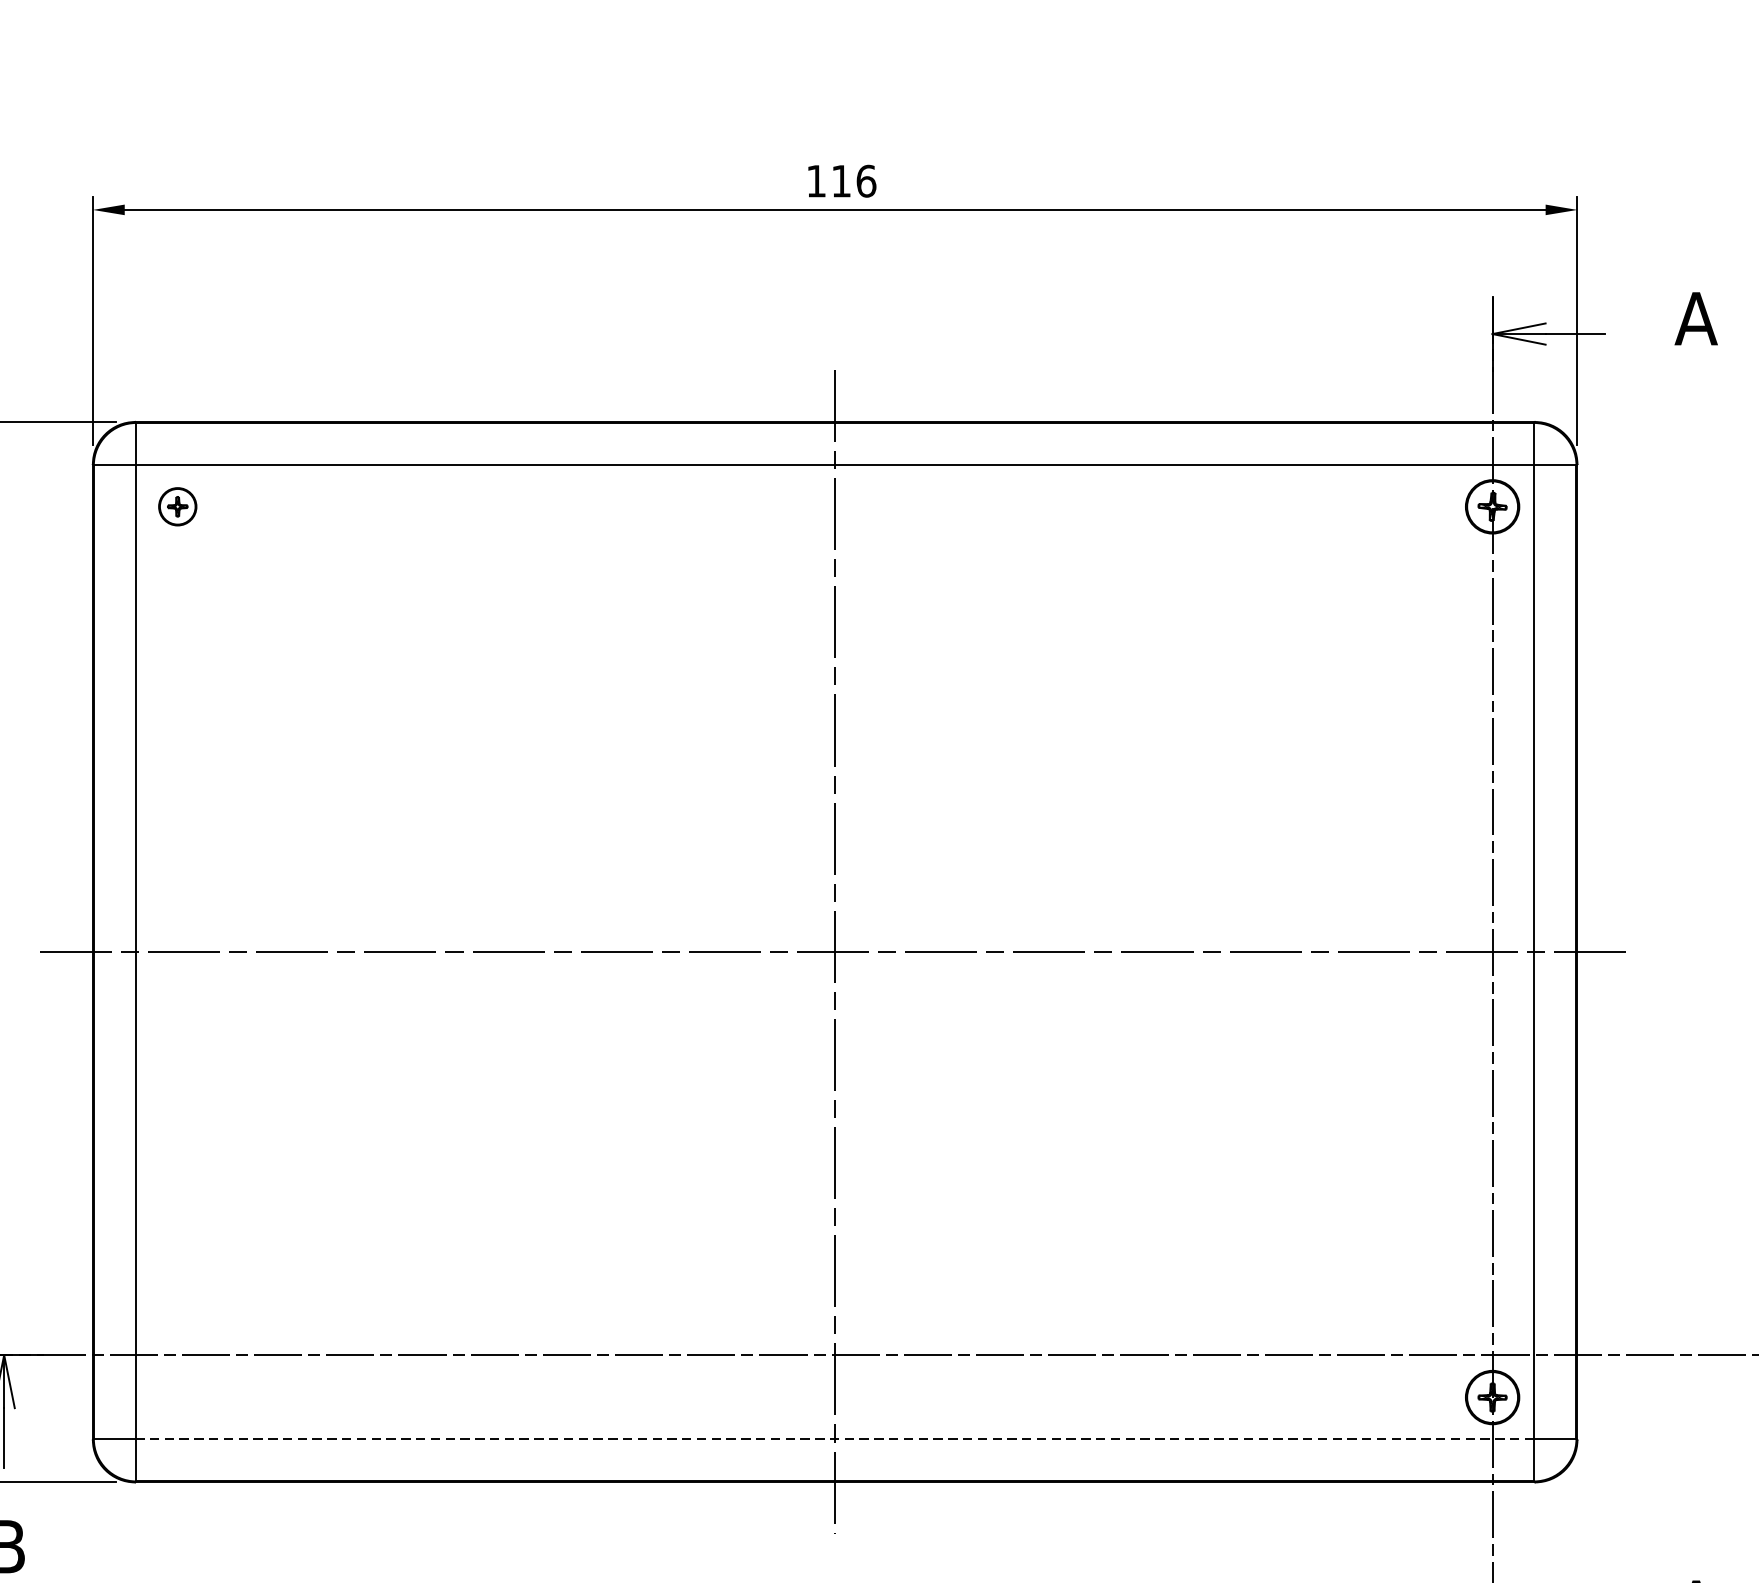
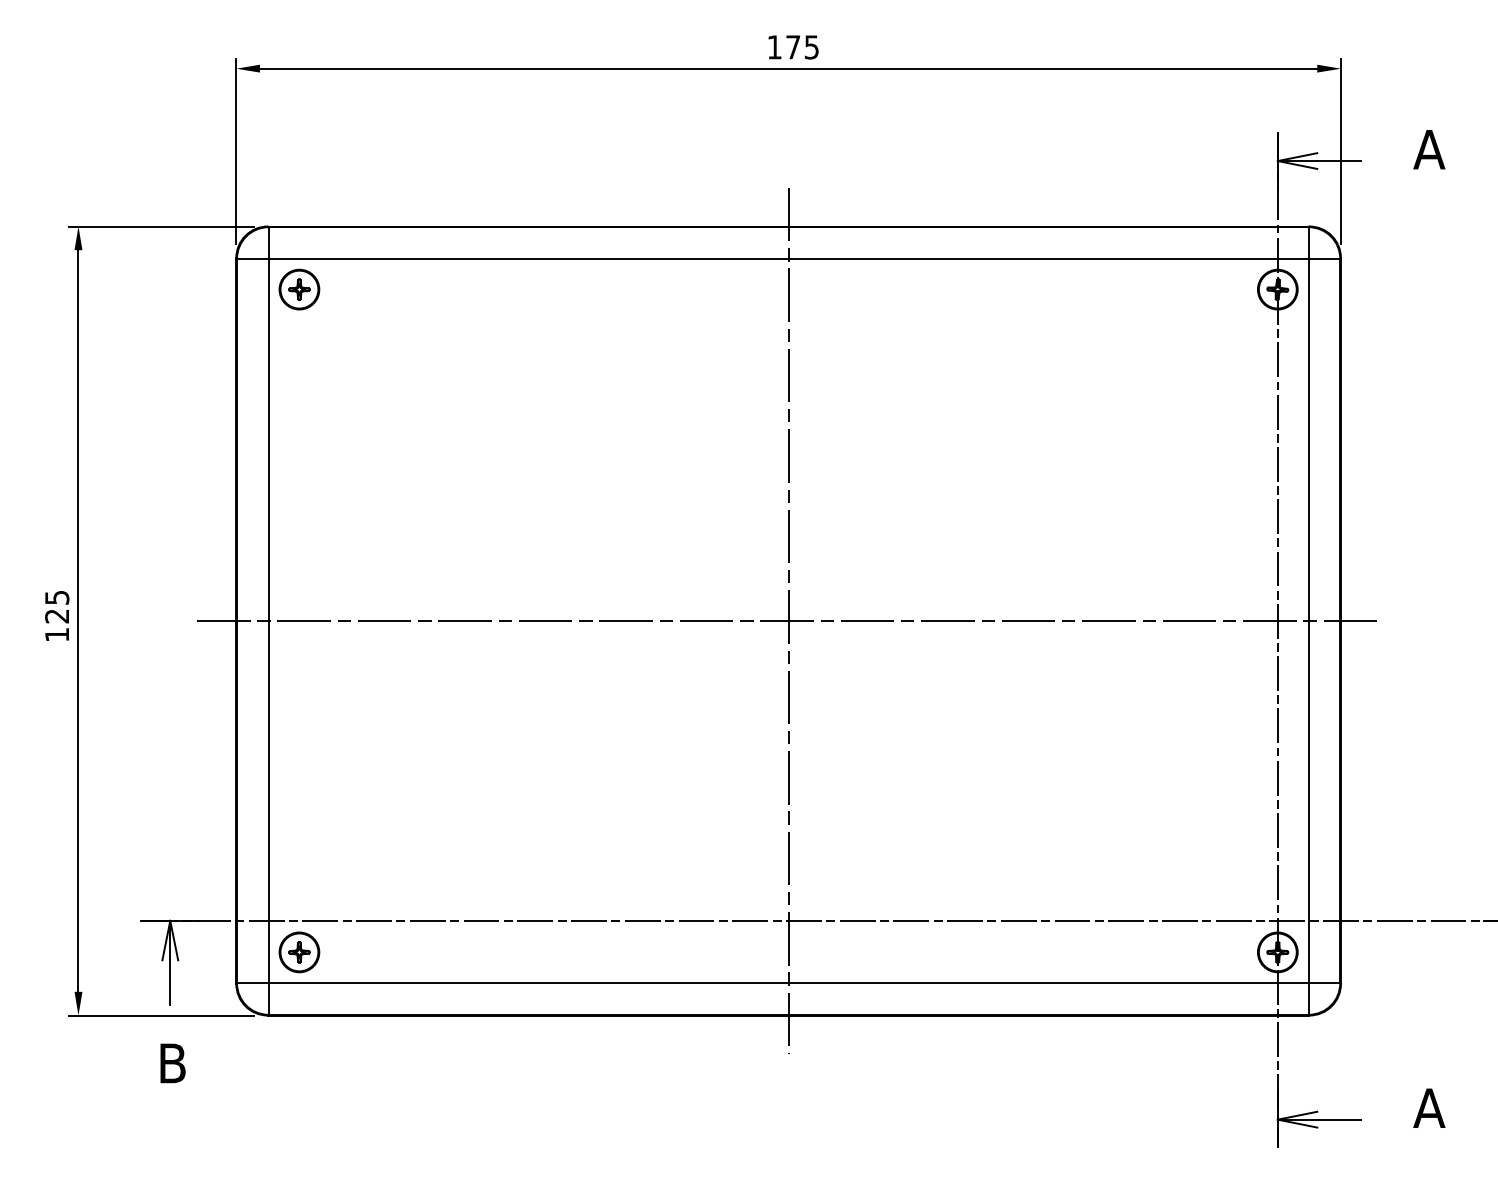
text: (853, 181) -> (802, 47), 116 -> 175
part: (177, 506) -> (299, 289), size x1.43
part: (177, 1397) -> (299, 952), added
line: (834, 1439) -> (788, 983), dashed -> solid

